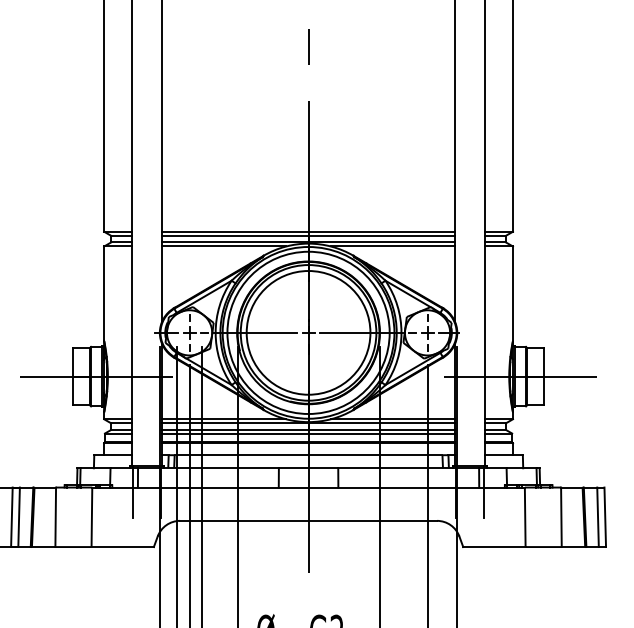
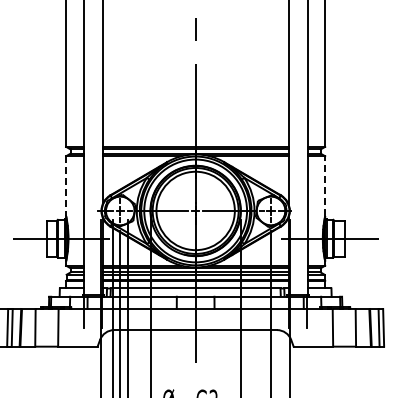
line: (104, 294) -> (66, 186), solid -> dashed
line: (513, 294) -> (325, 186), solid -> dashed

